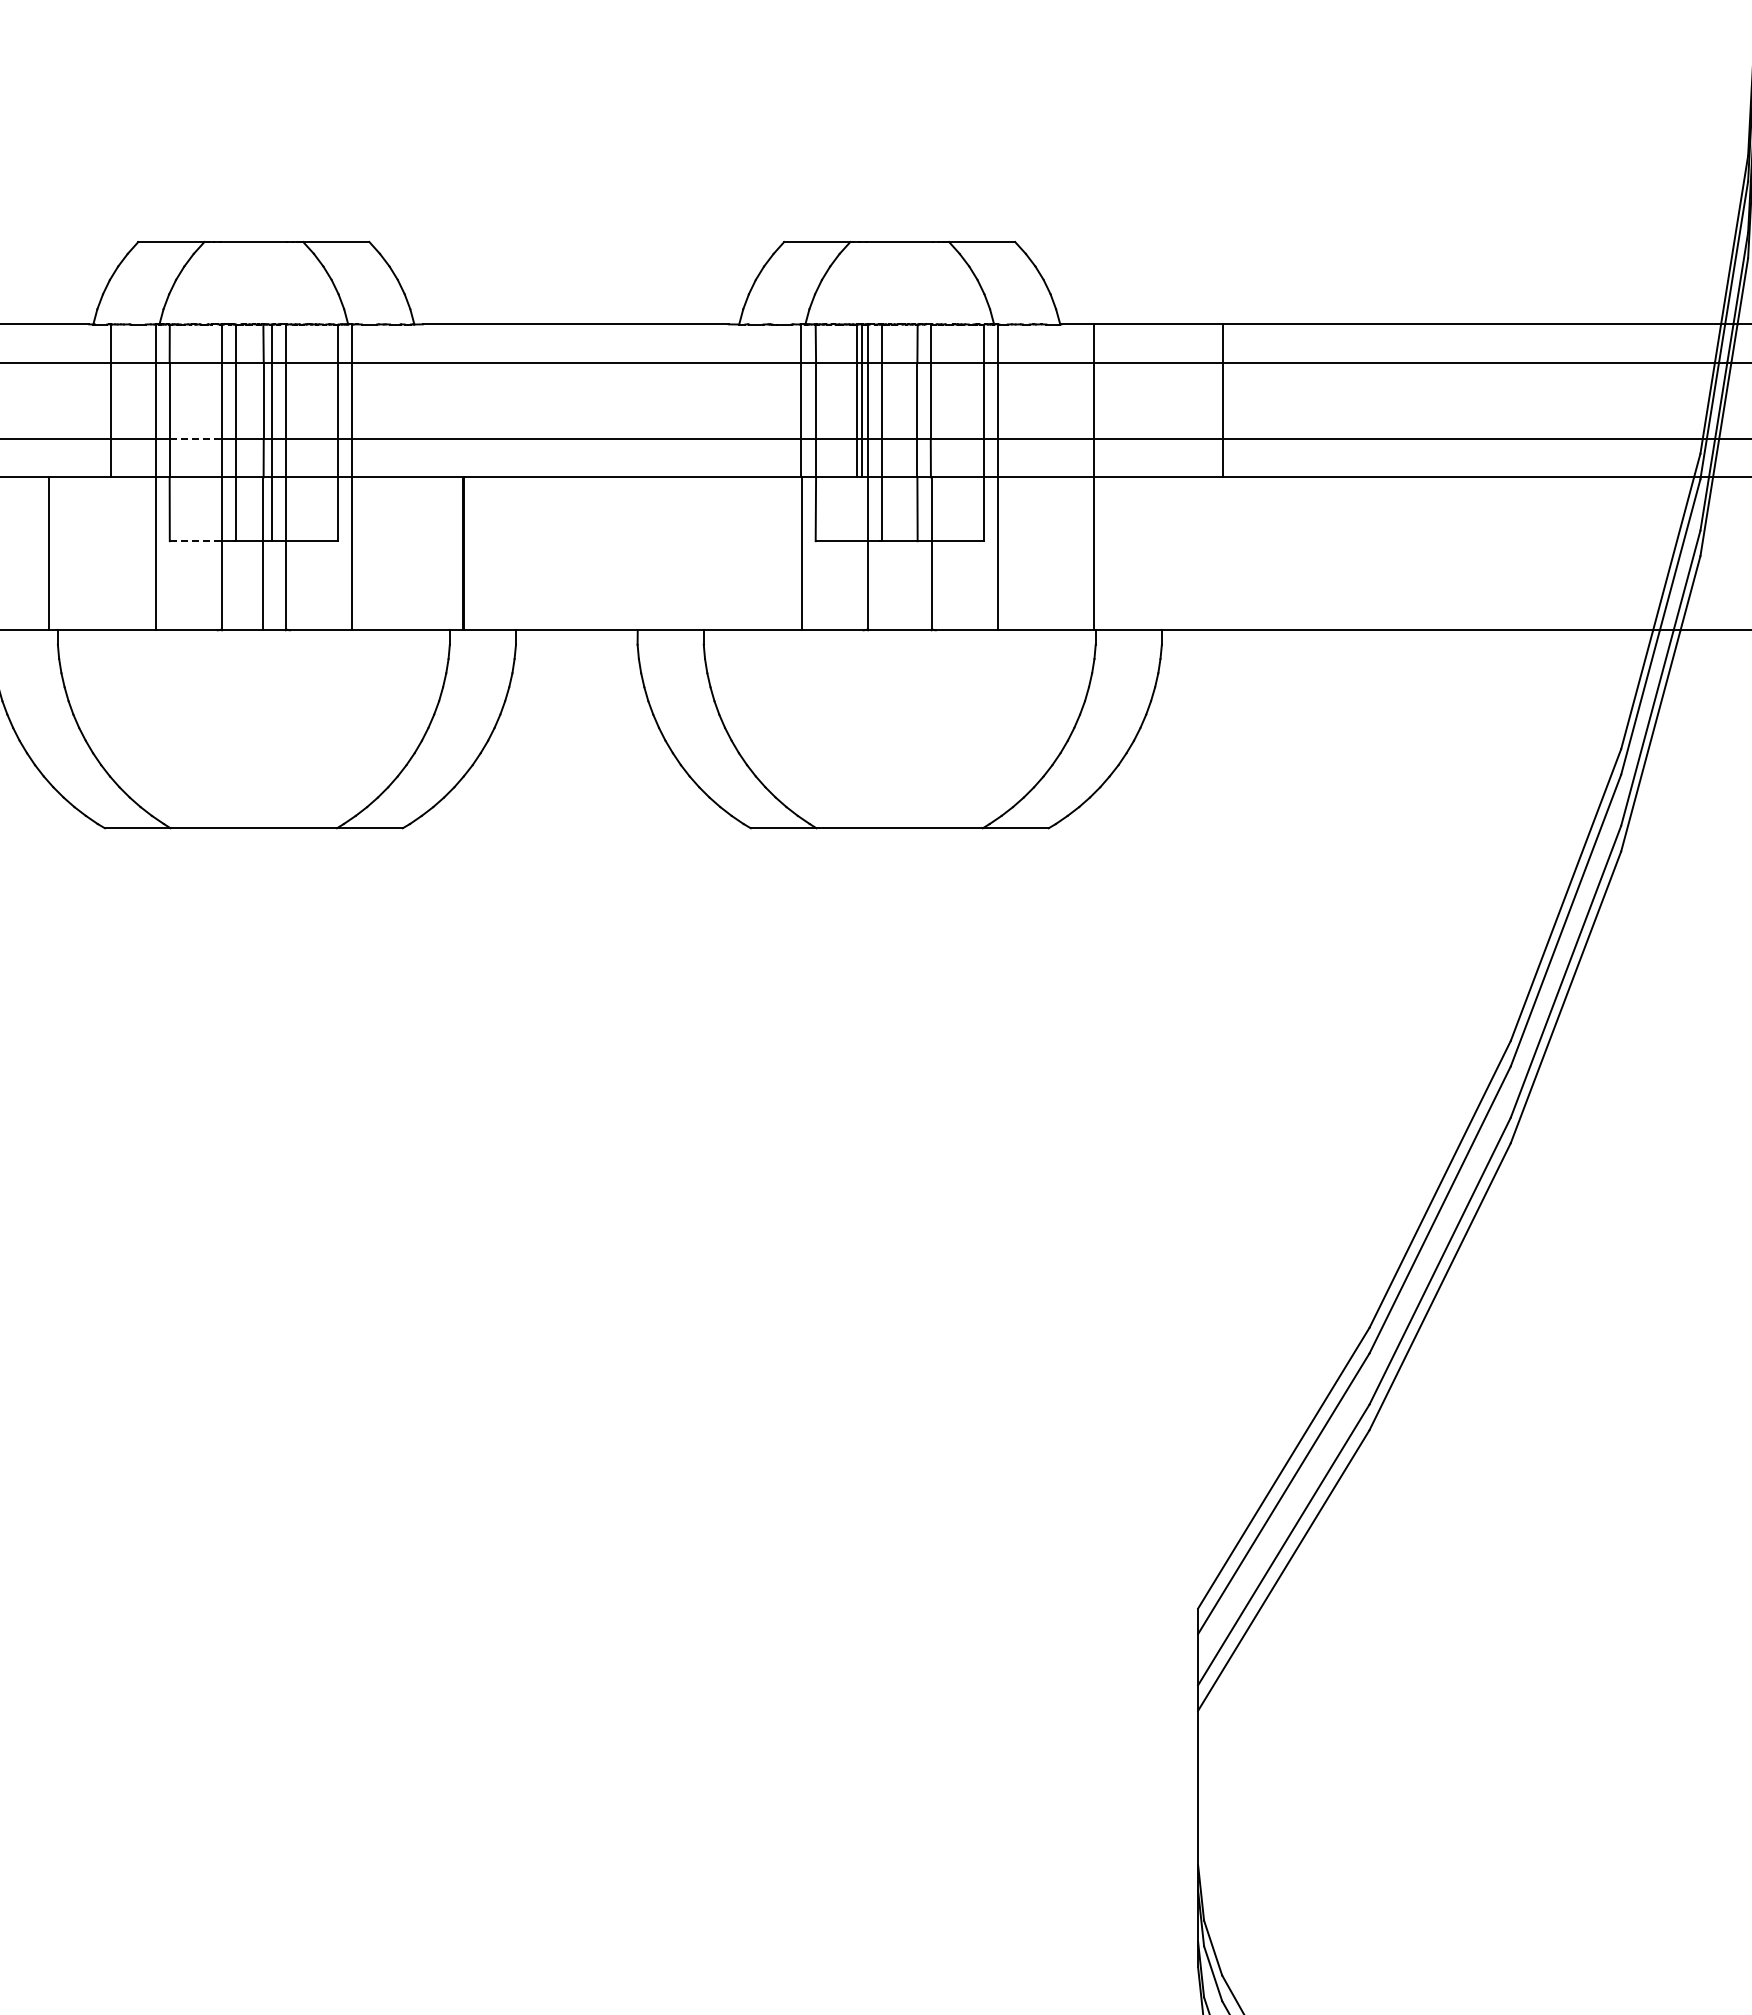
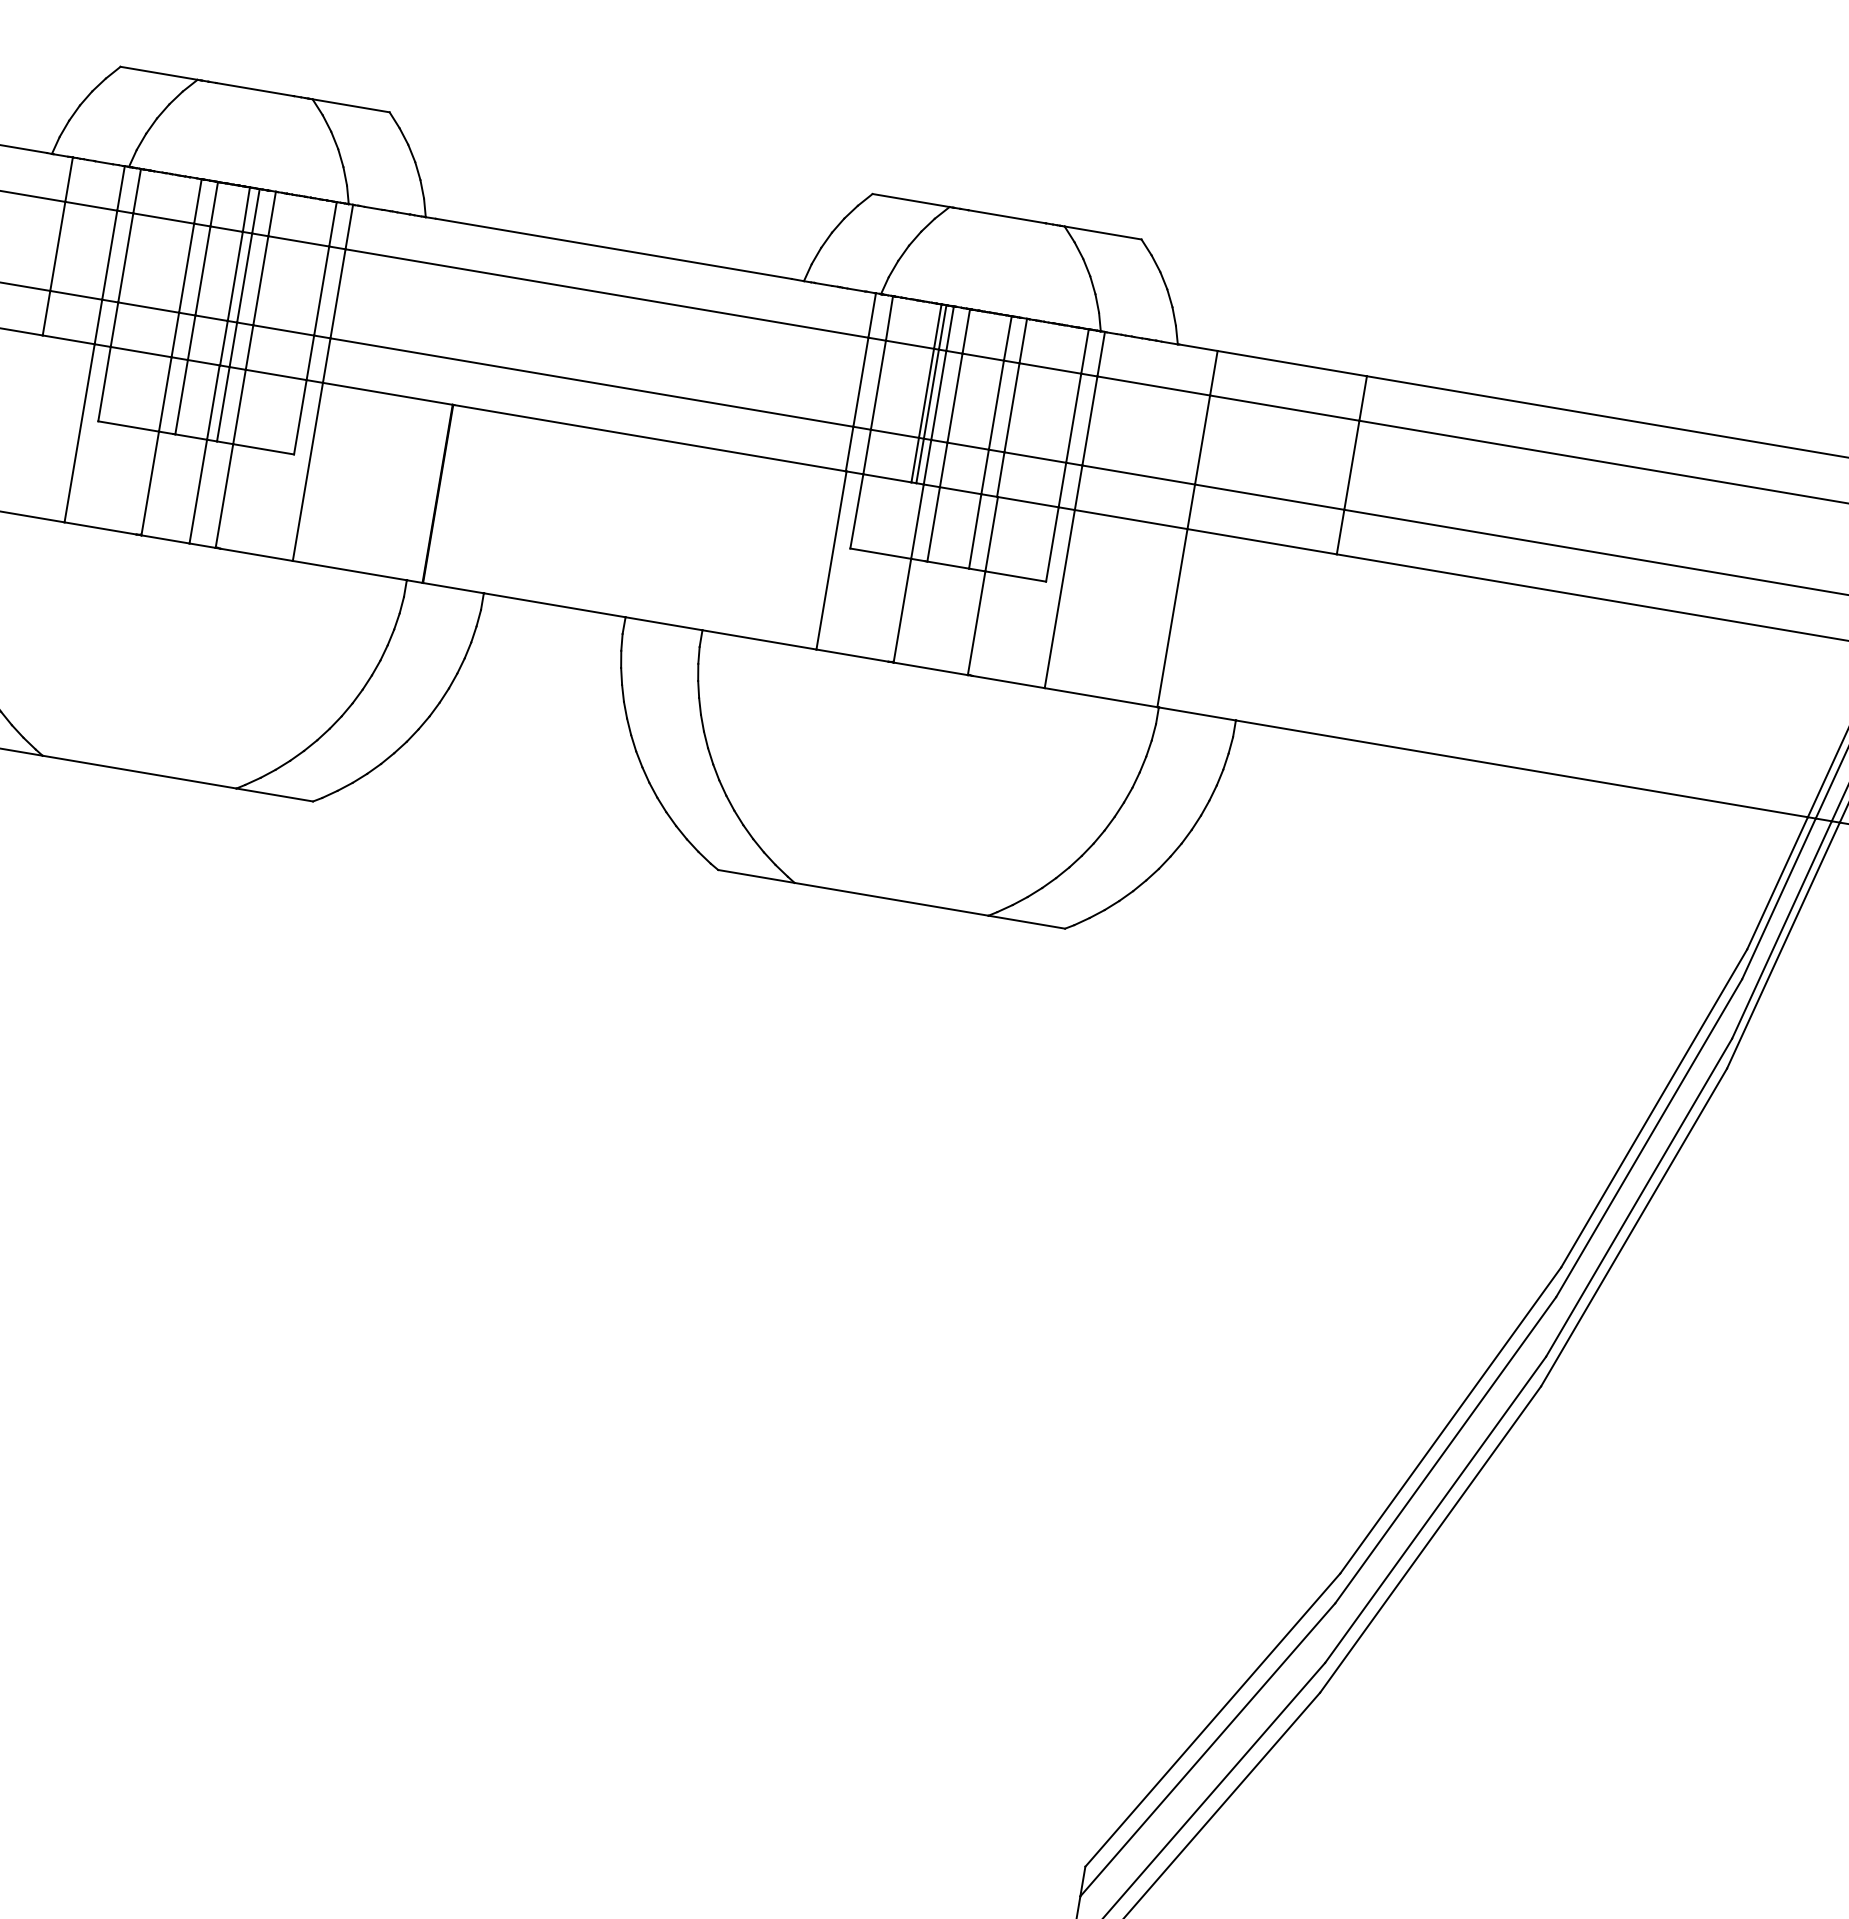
line: (196, 439) -> (149, 308), dashed -> solid
line: (196, 541) -> (129, 426), dashed -> solid

